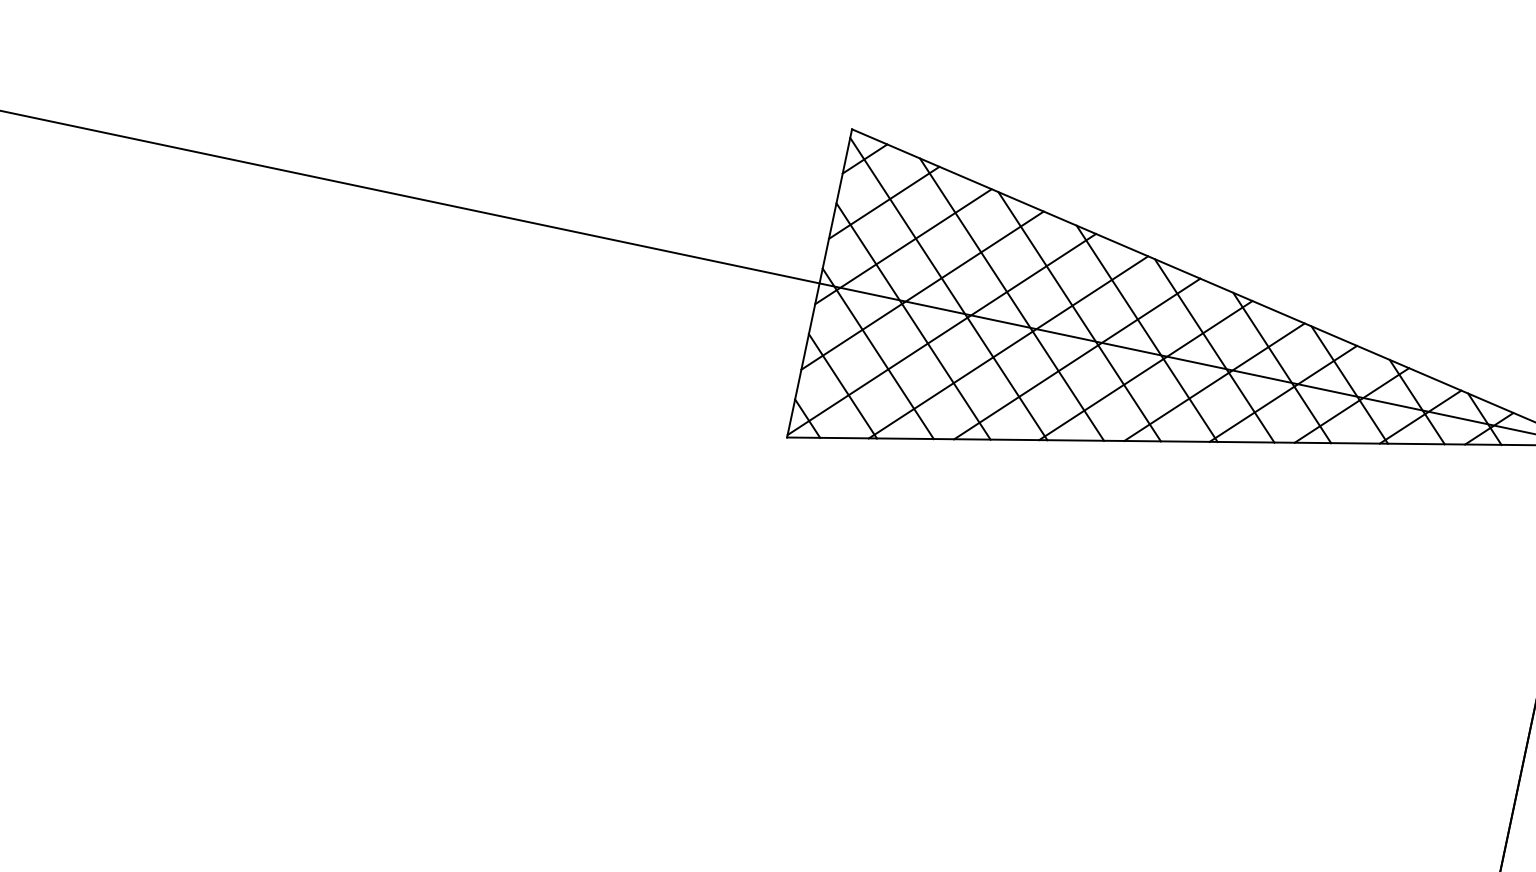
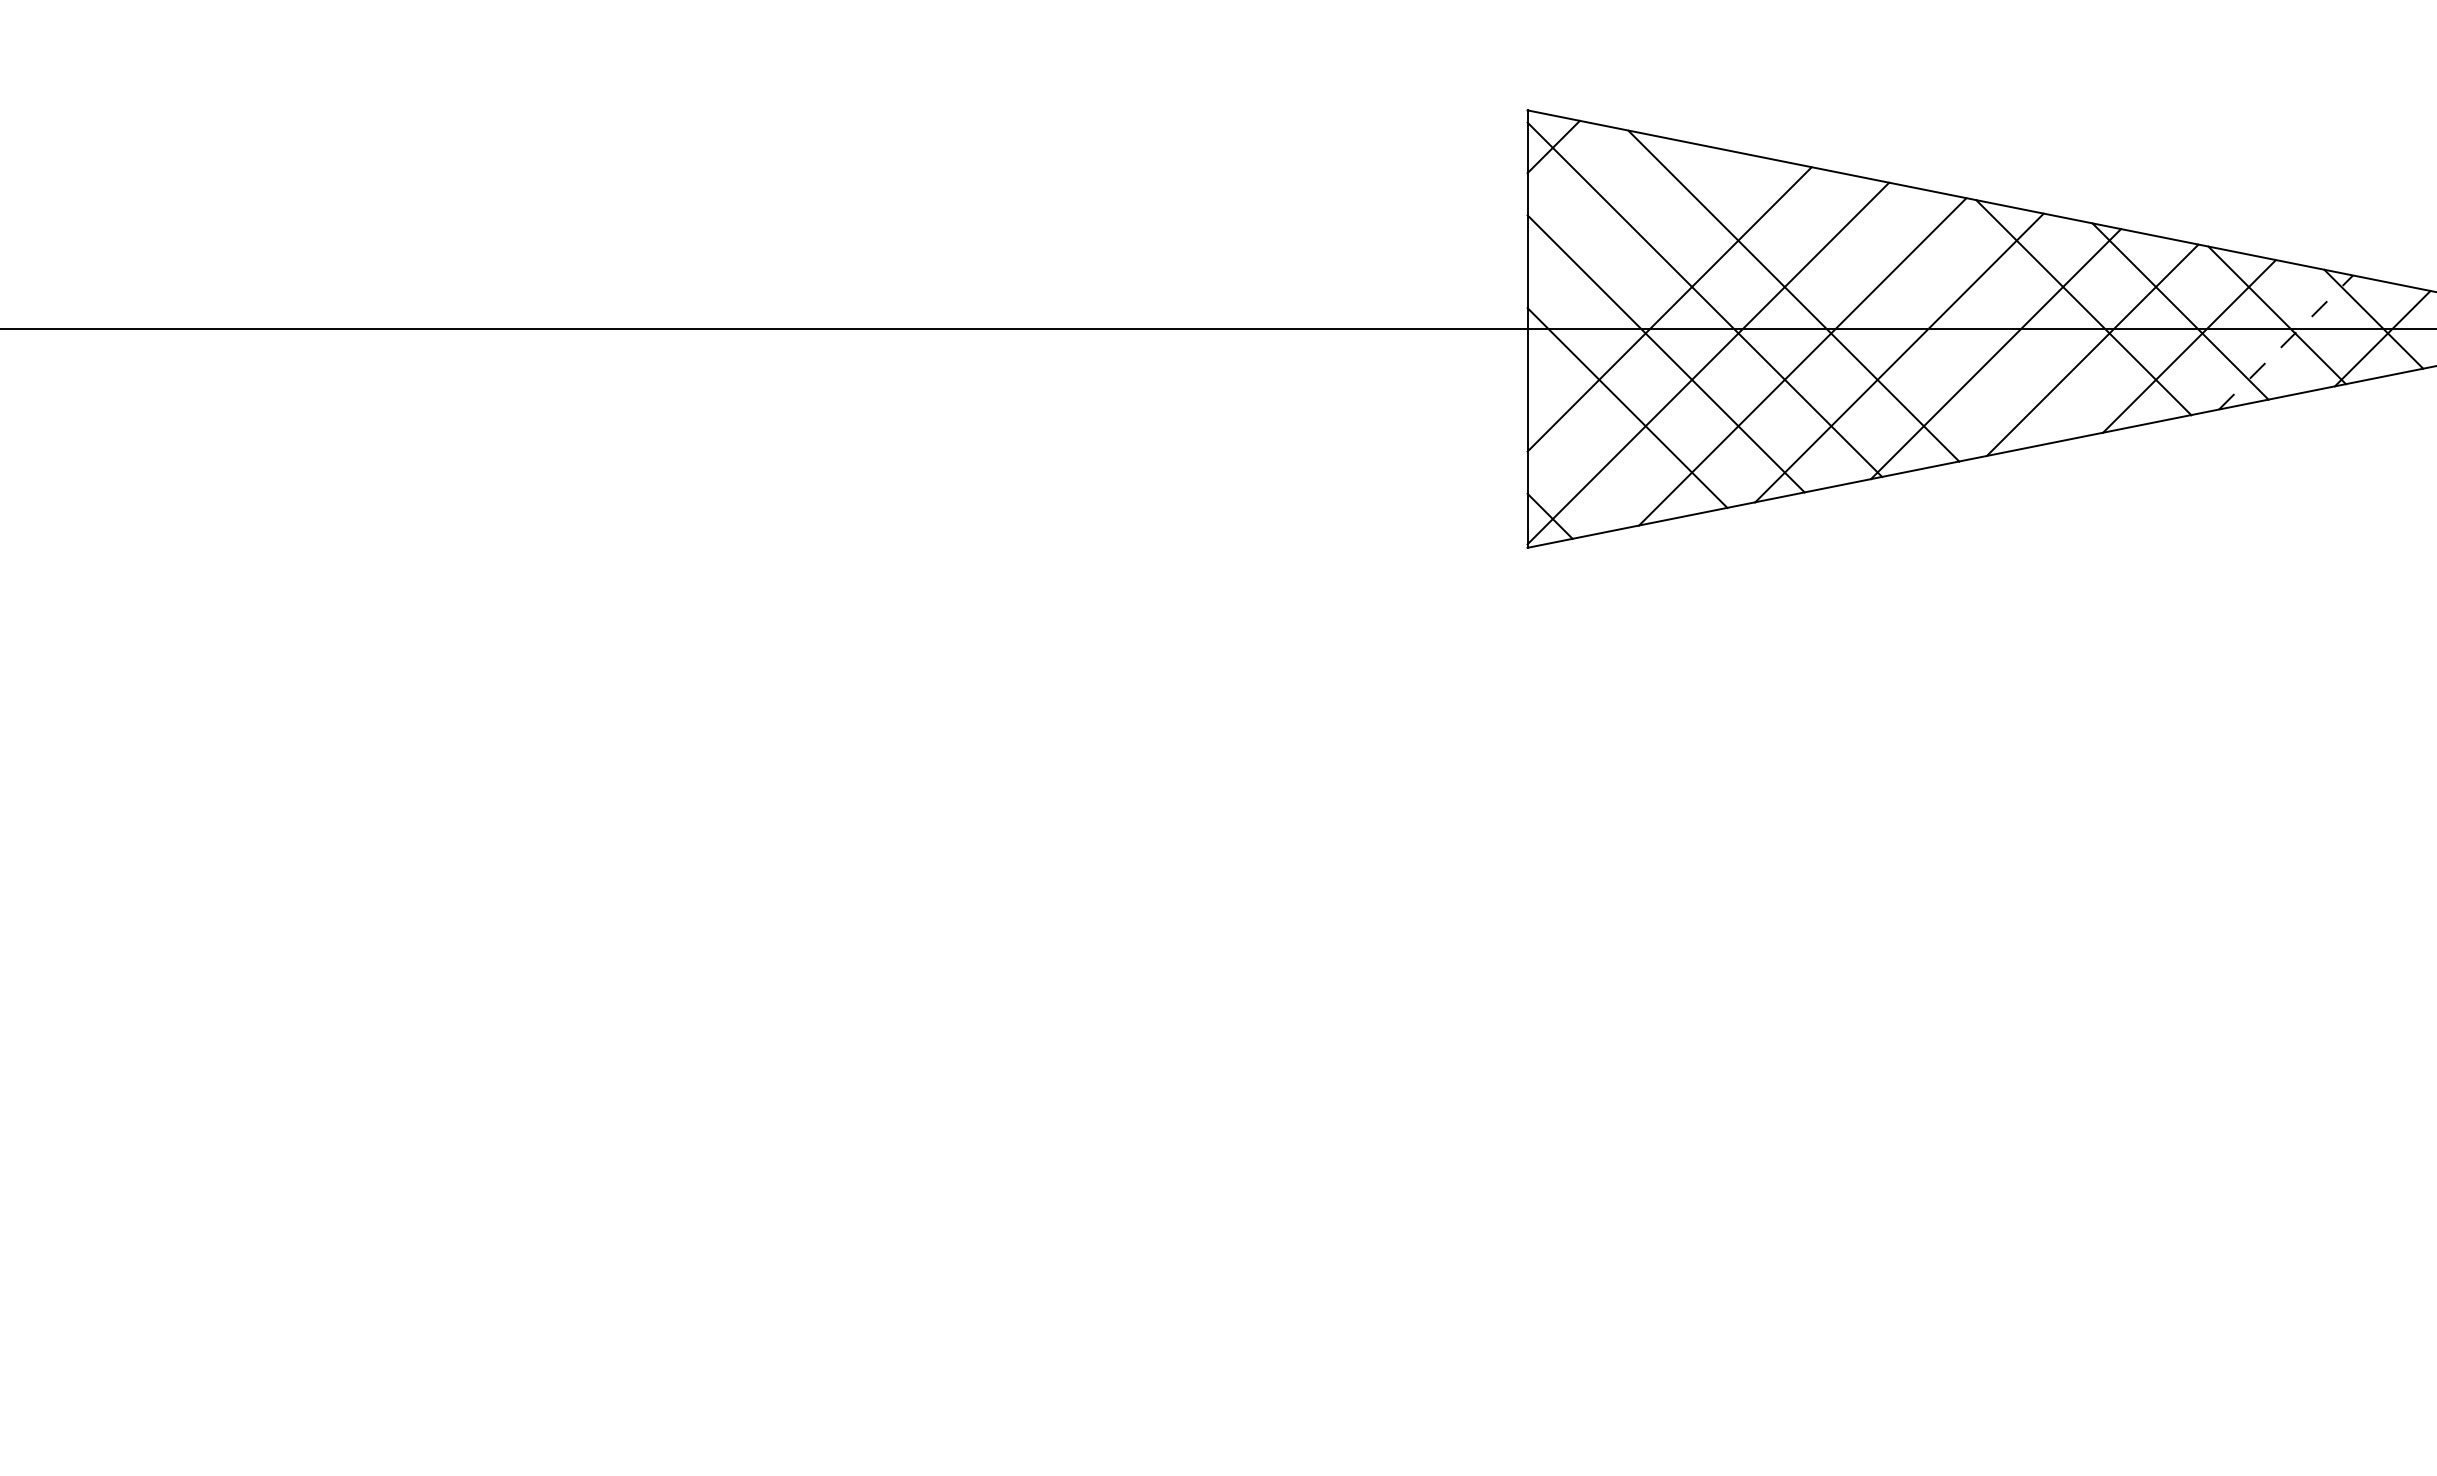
line: (884, 202) -> (1592, 200), removed
line: (903, 246) -> (1630, 254), removed
line: (1079, 316) -> (1890, 299), removed
line: (1146, 333) -> (1986, 303), removed
line: (842, 386) -> (1588, 462), removed
line: (1352, 405) -> (2286, 342), solid -> dashed

